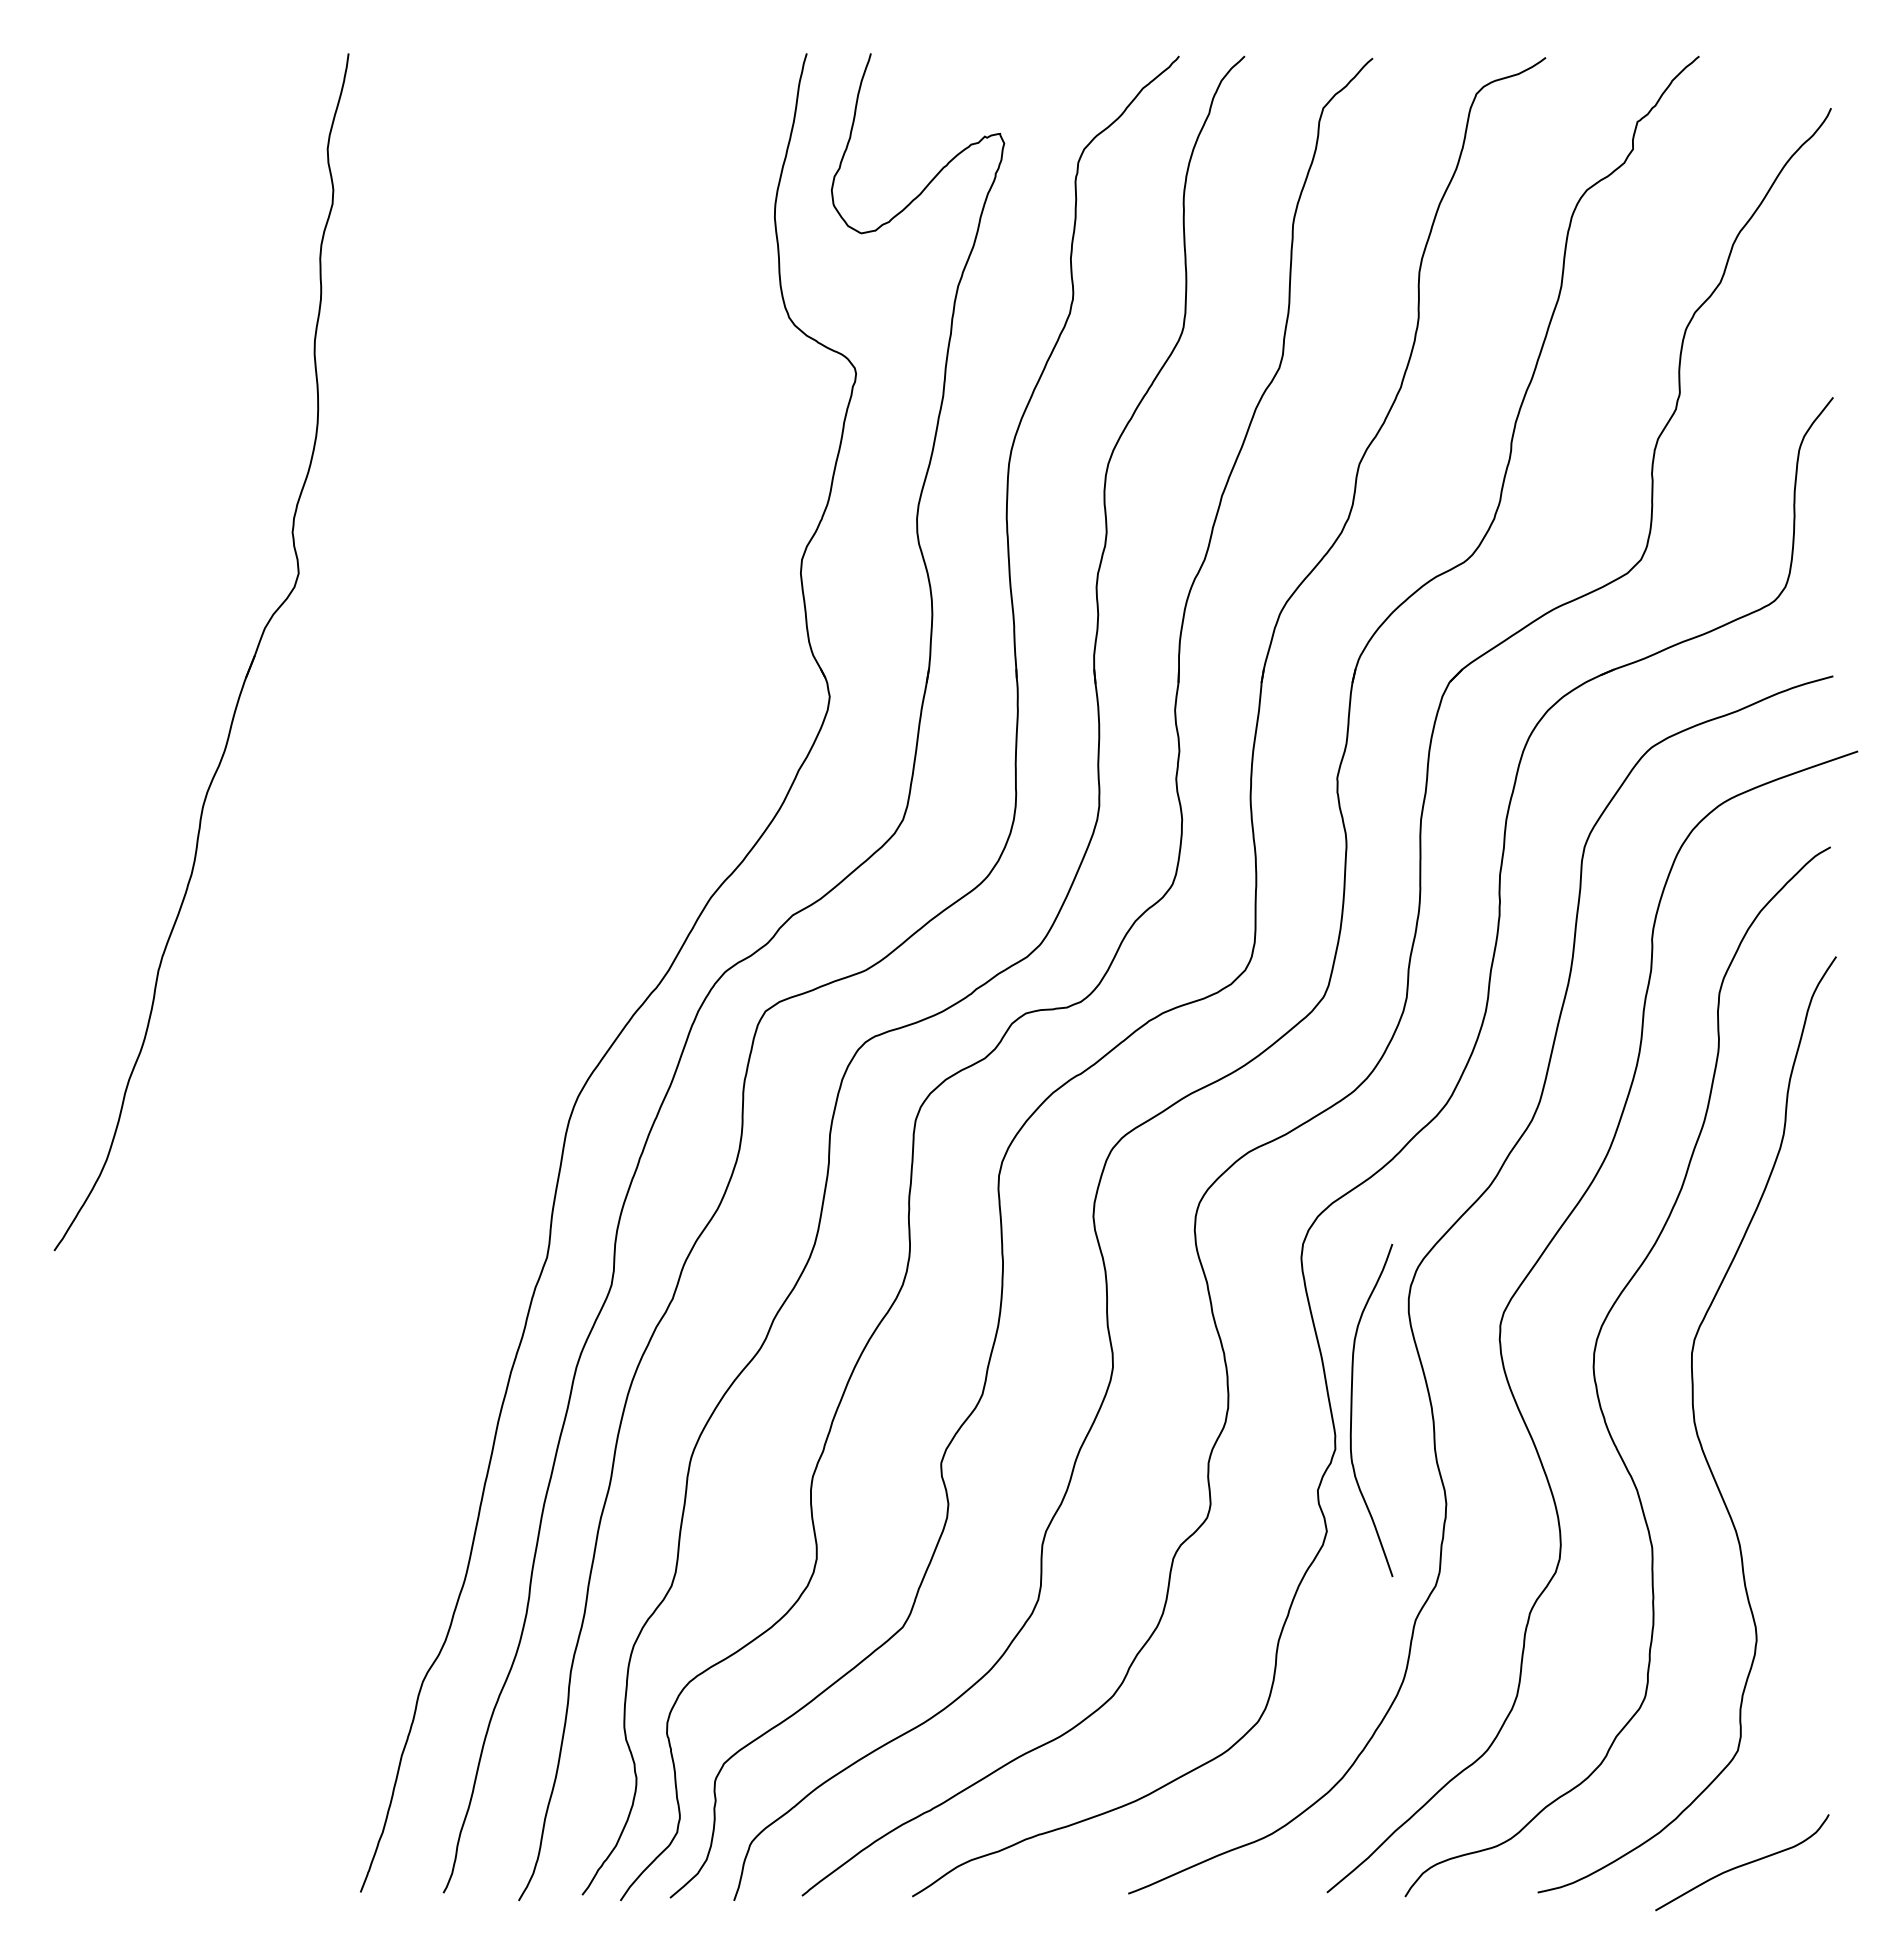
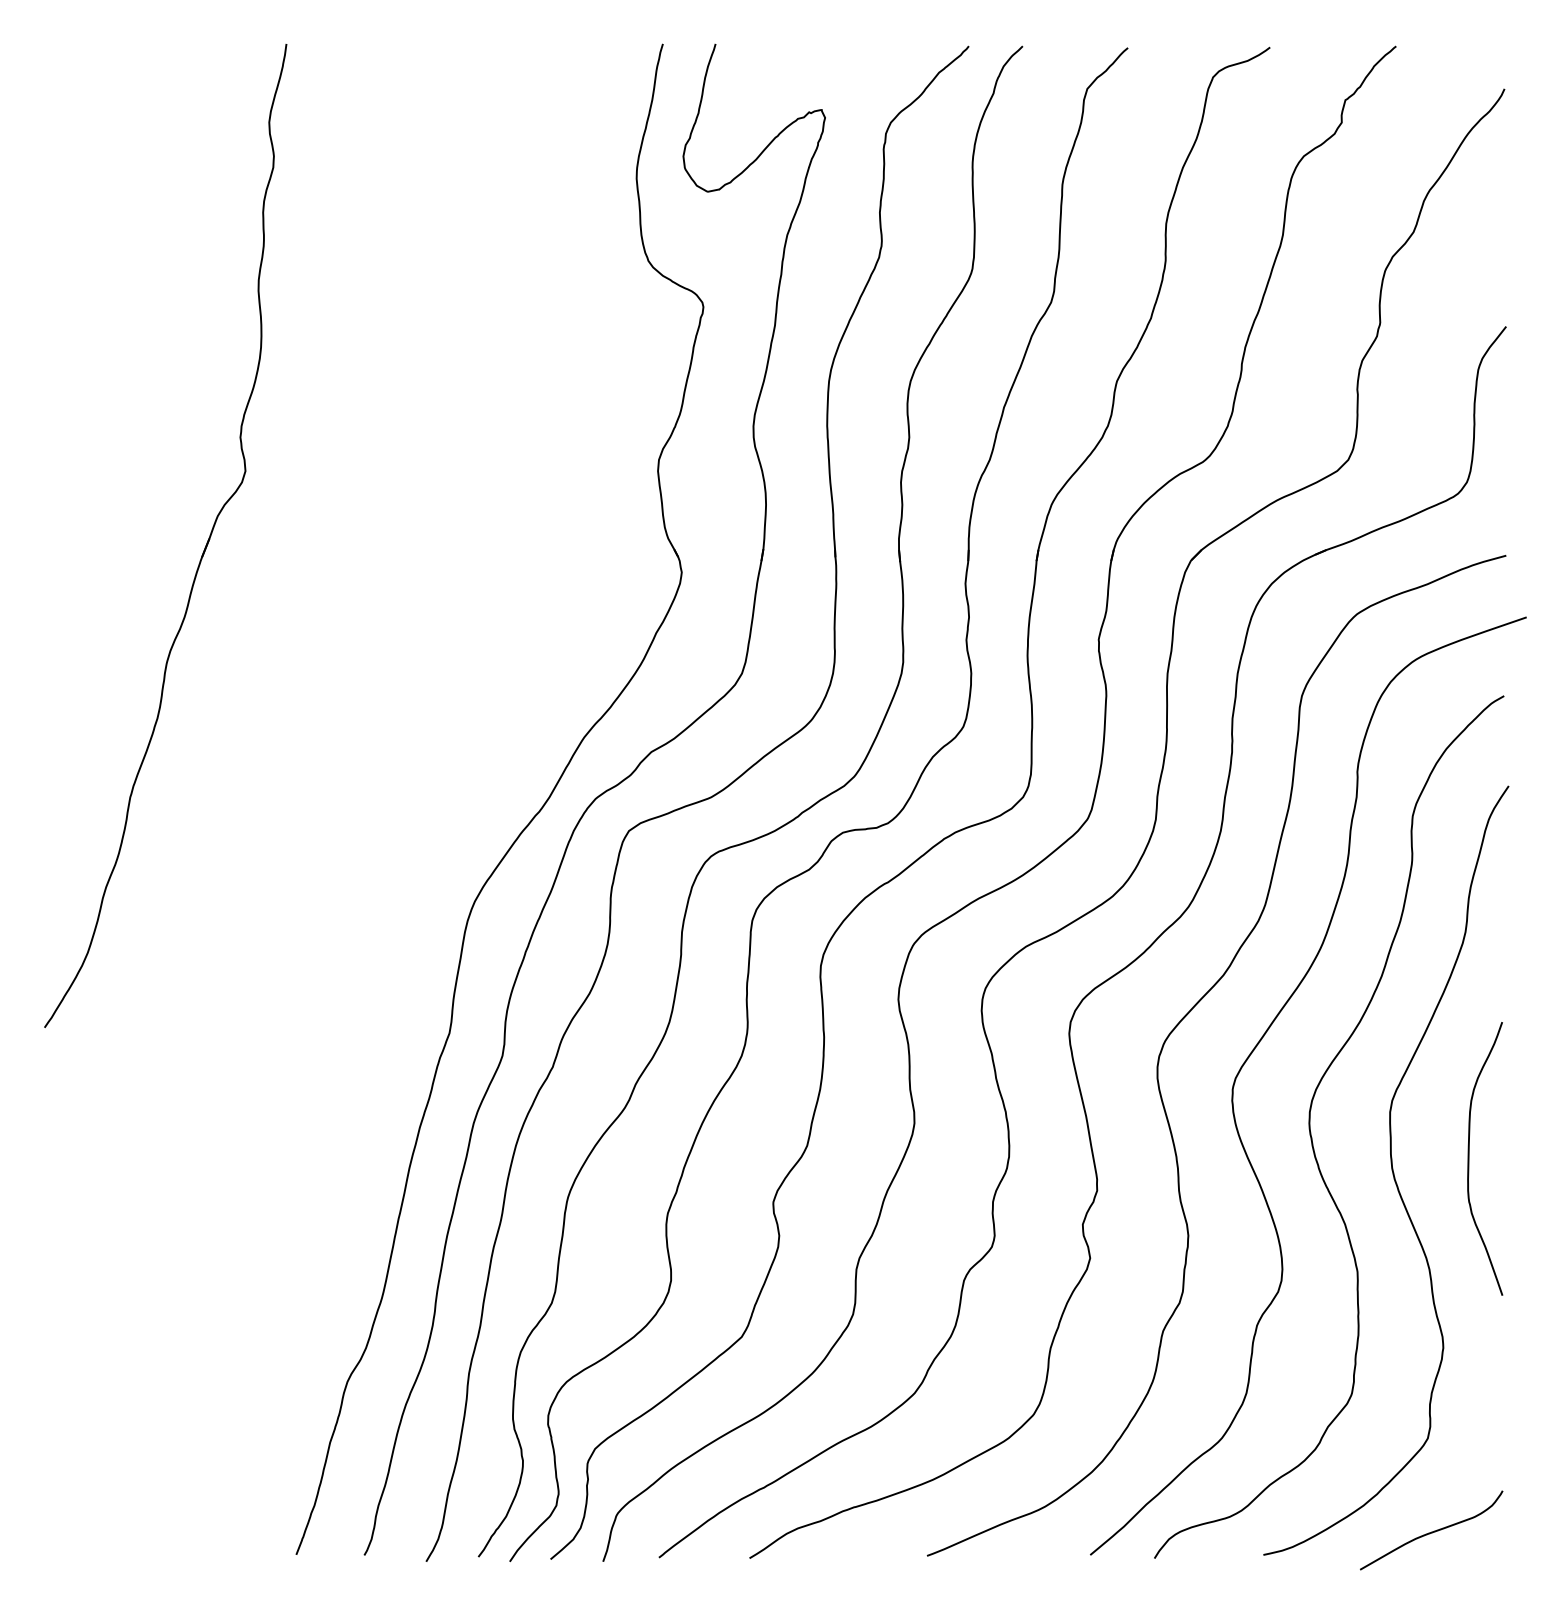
curve: (1352, 1410) -> (1469, 1158), moved

